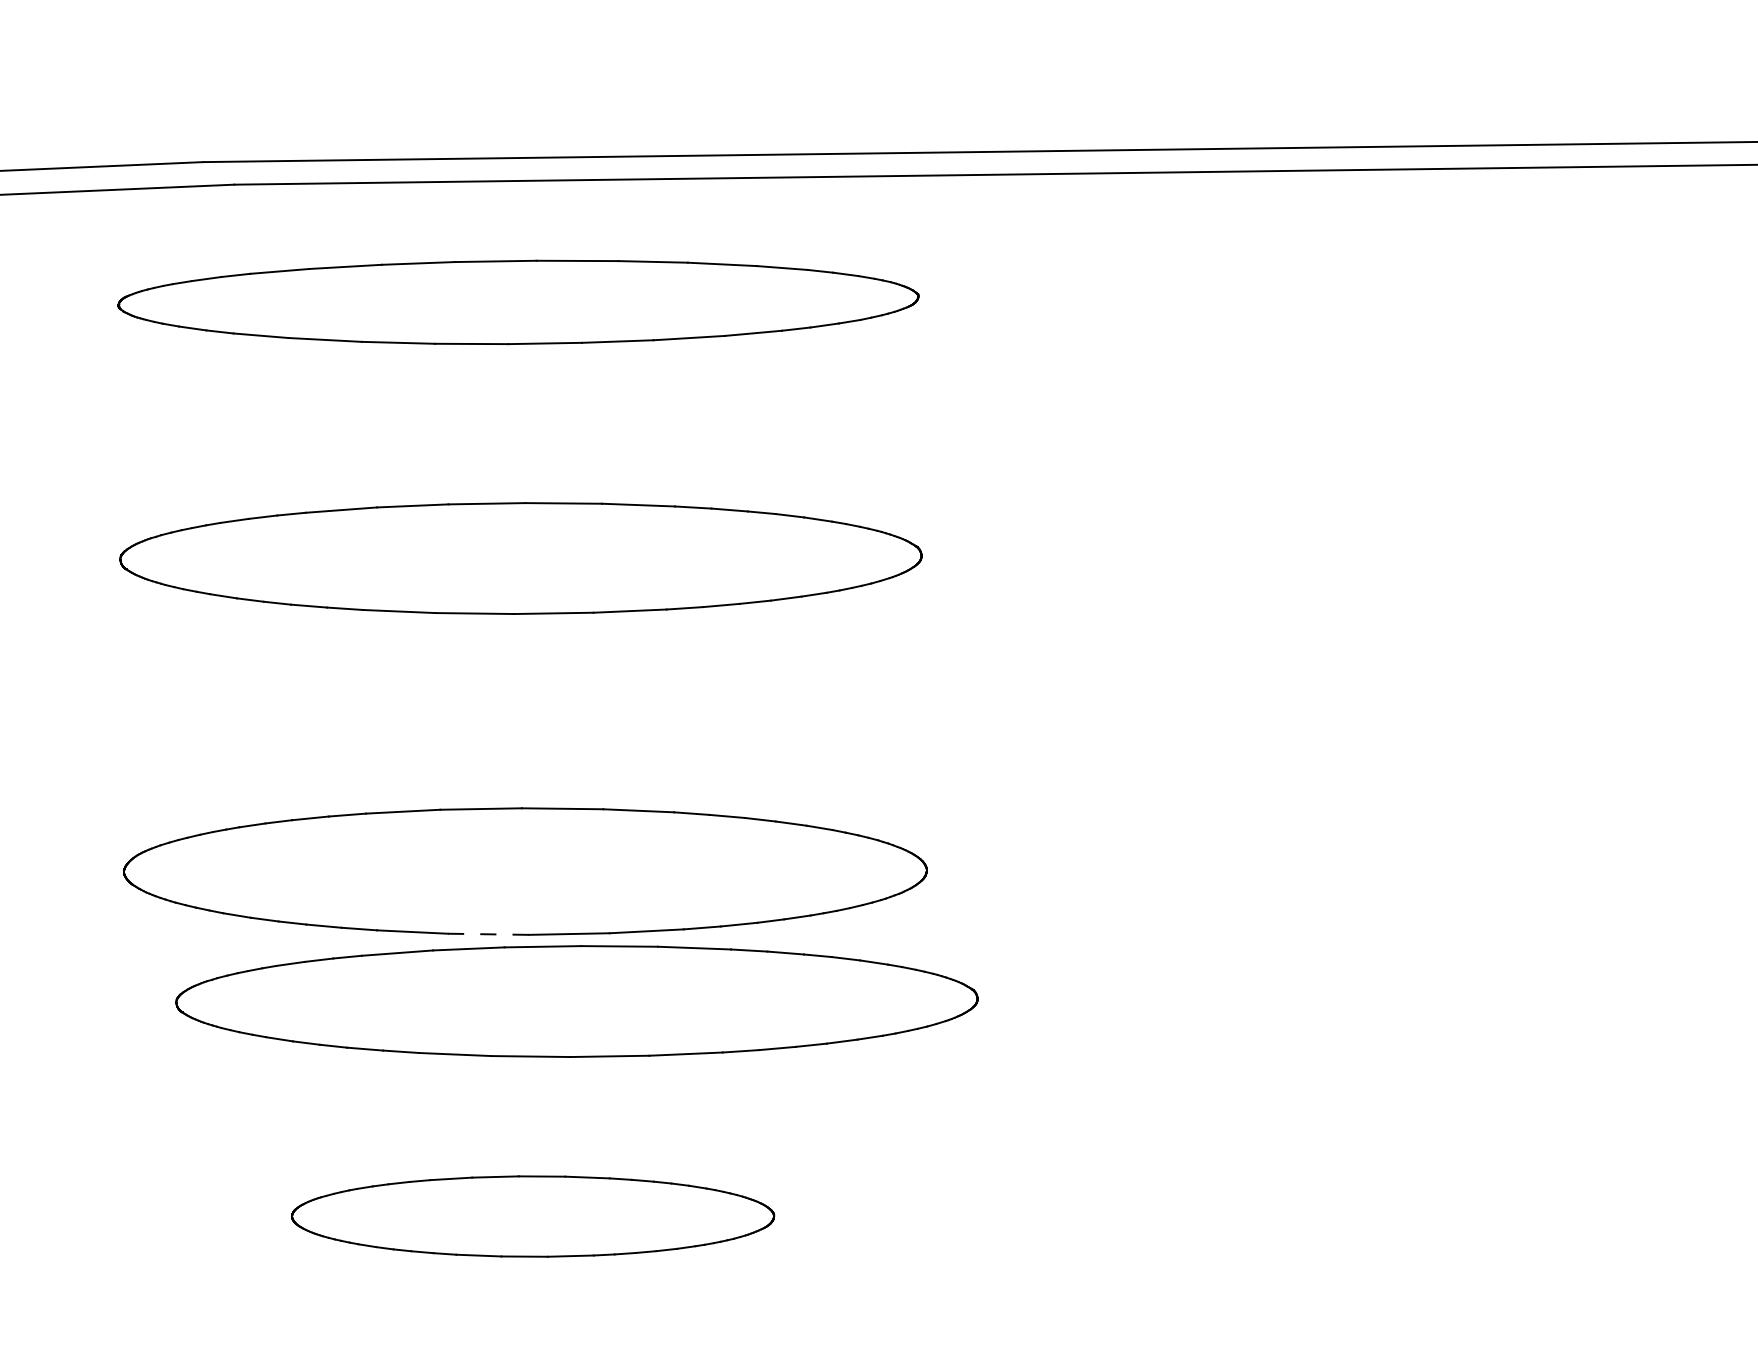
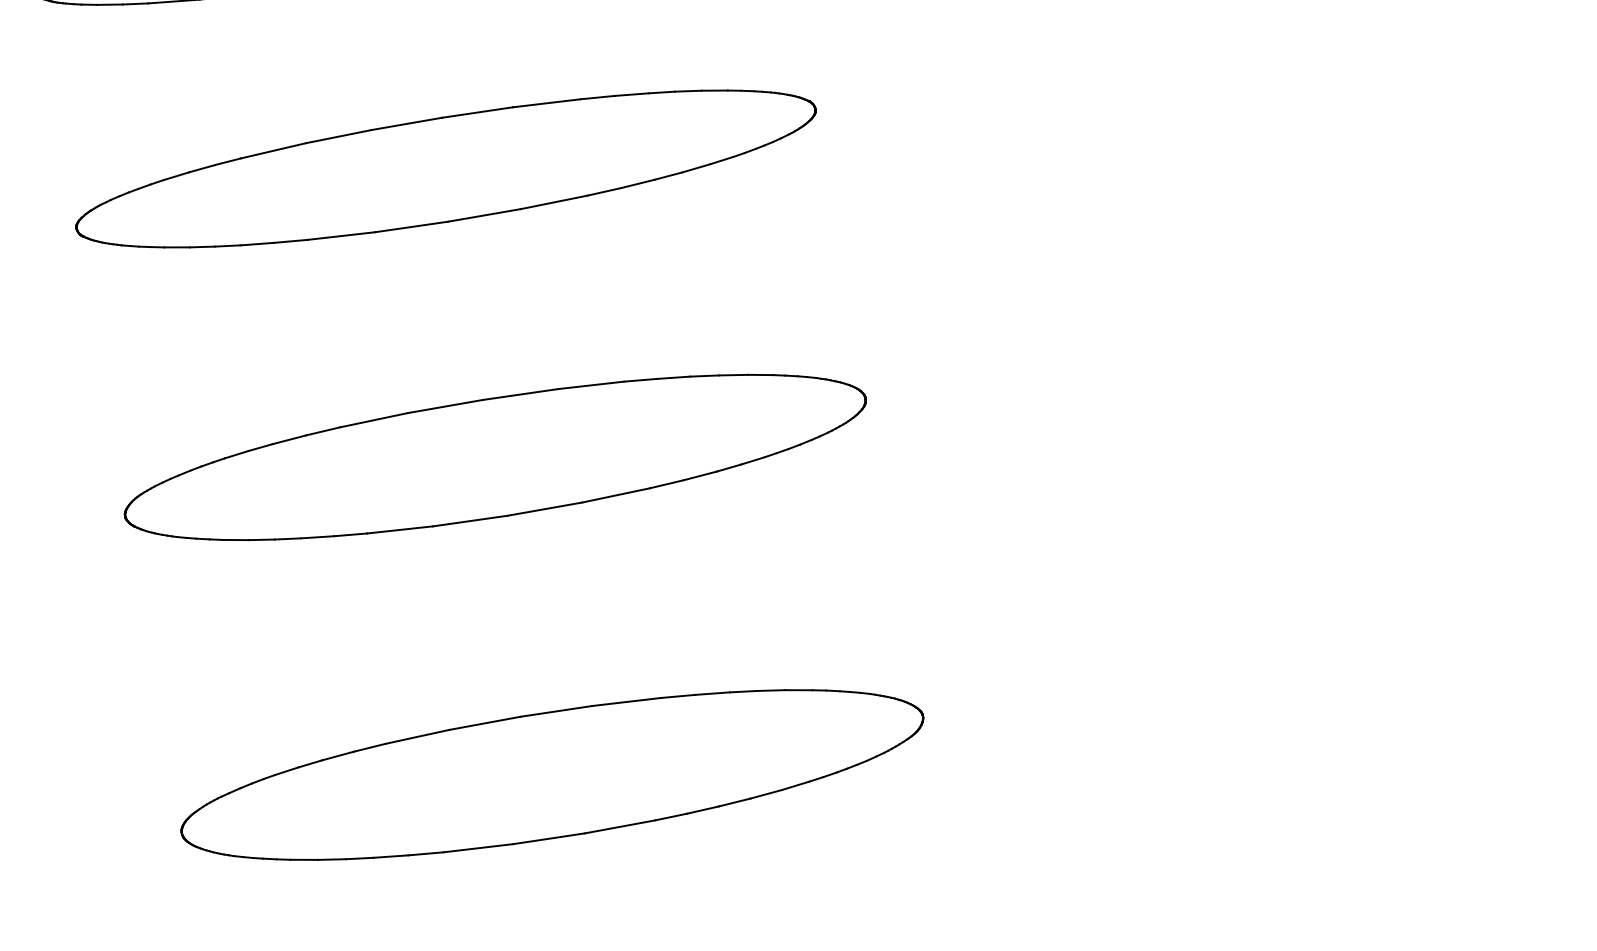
line: (489, 934) -> (471, 521), dashed -> solid
part: (576, 1001) -> (561, 570), removed
part: (532, 1216) -> (551, 775), size x1.67

